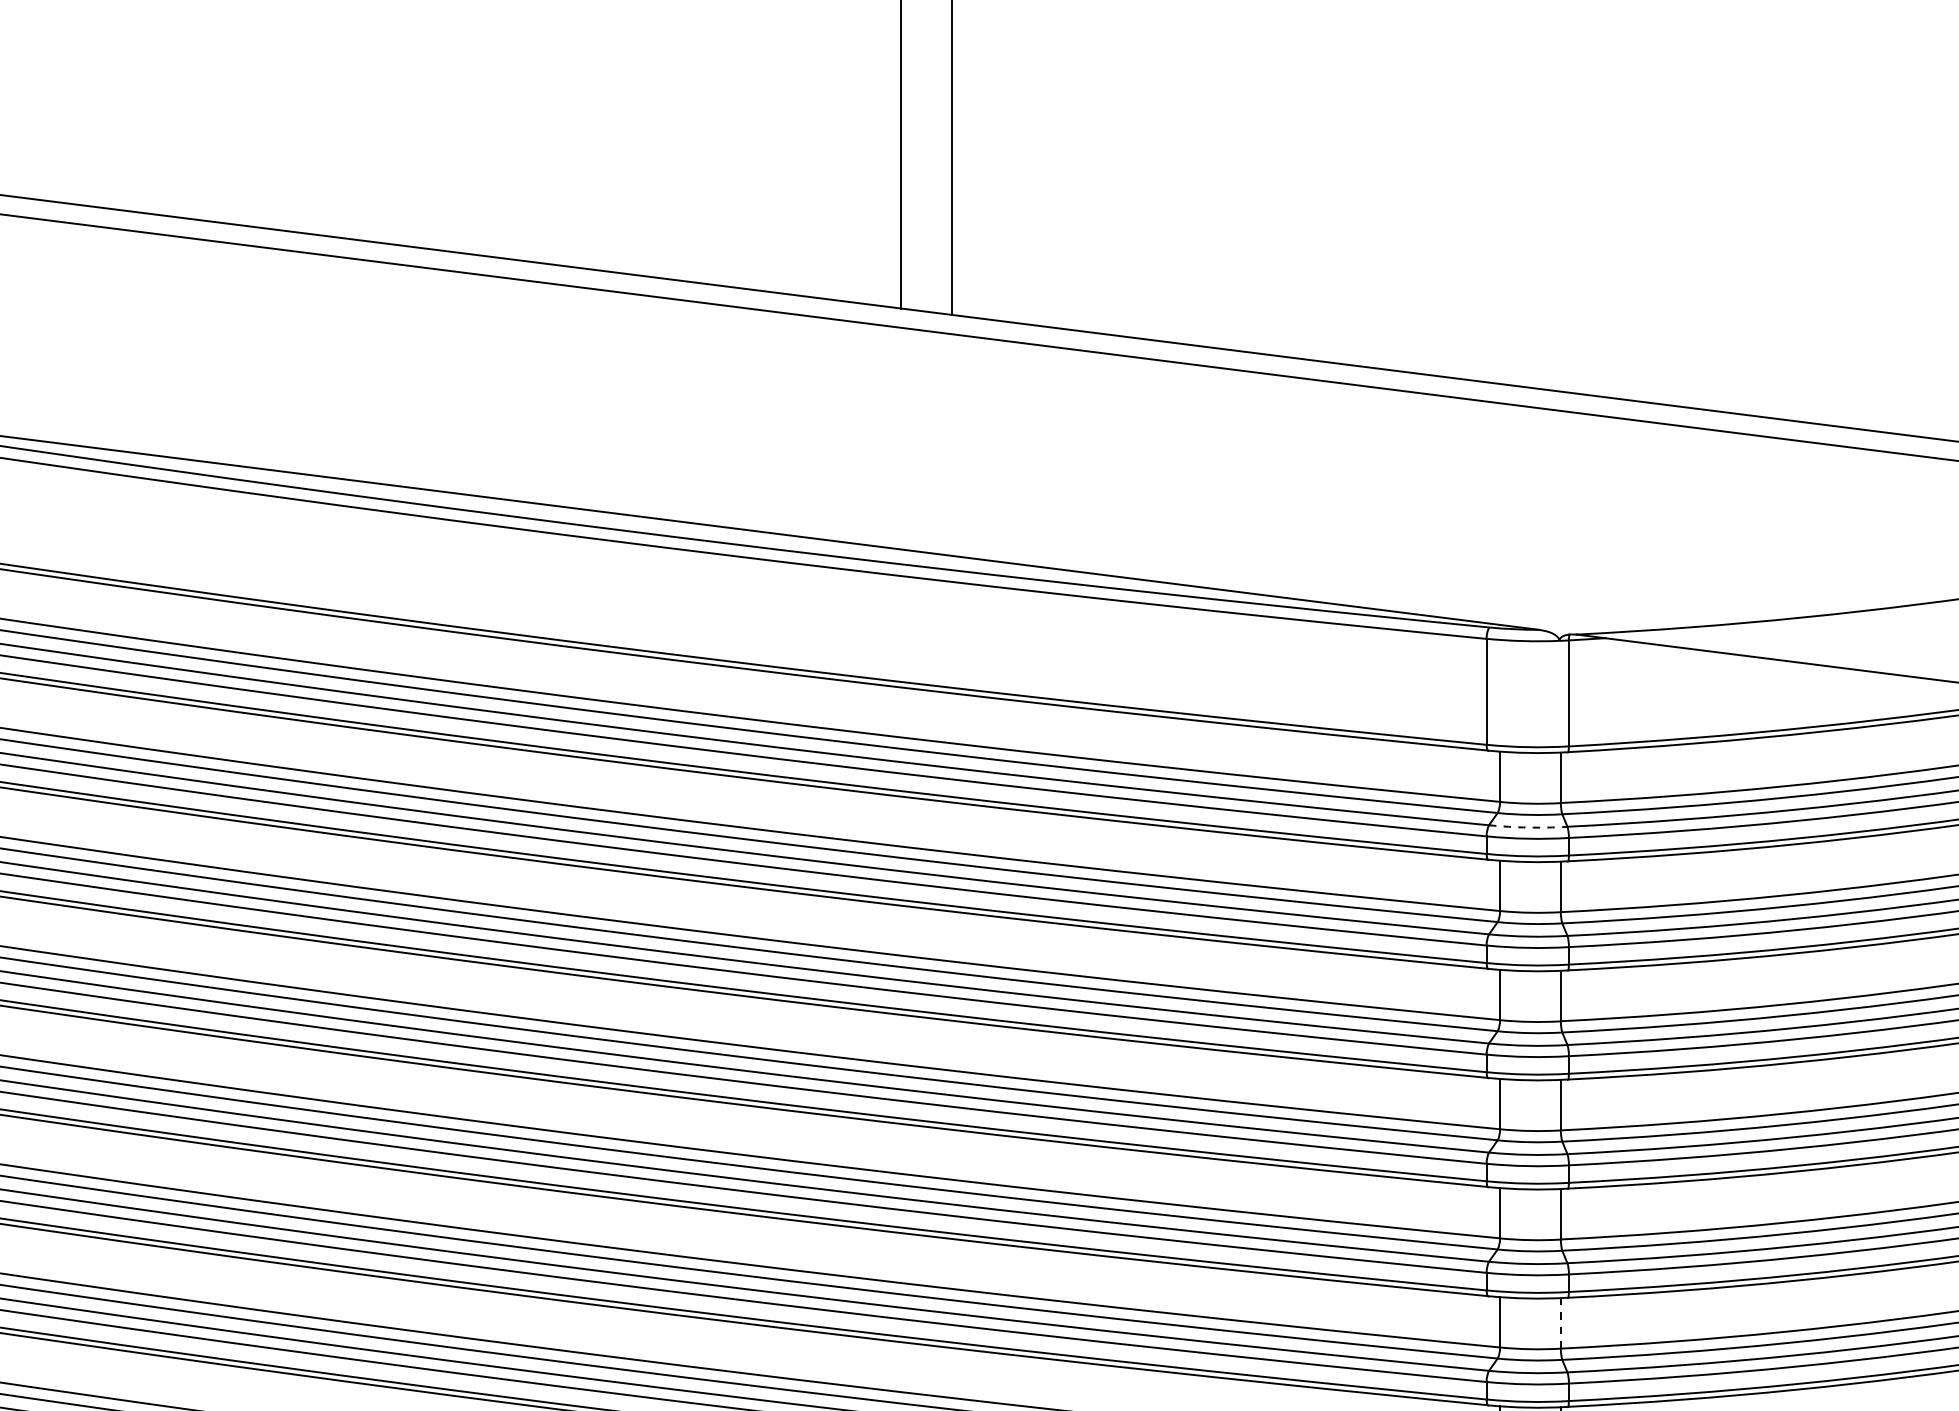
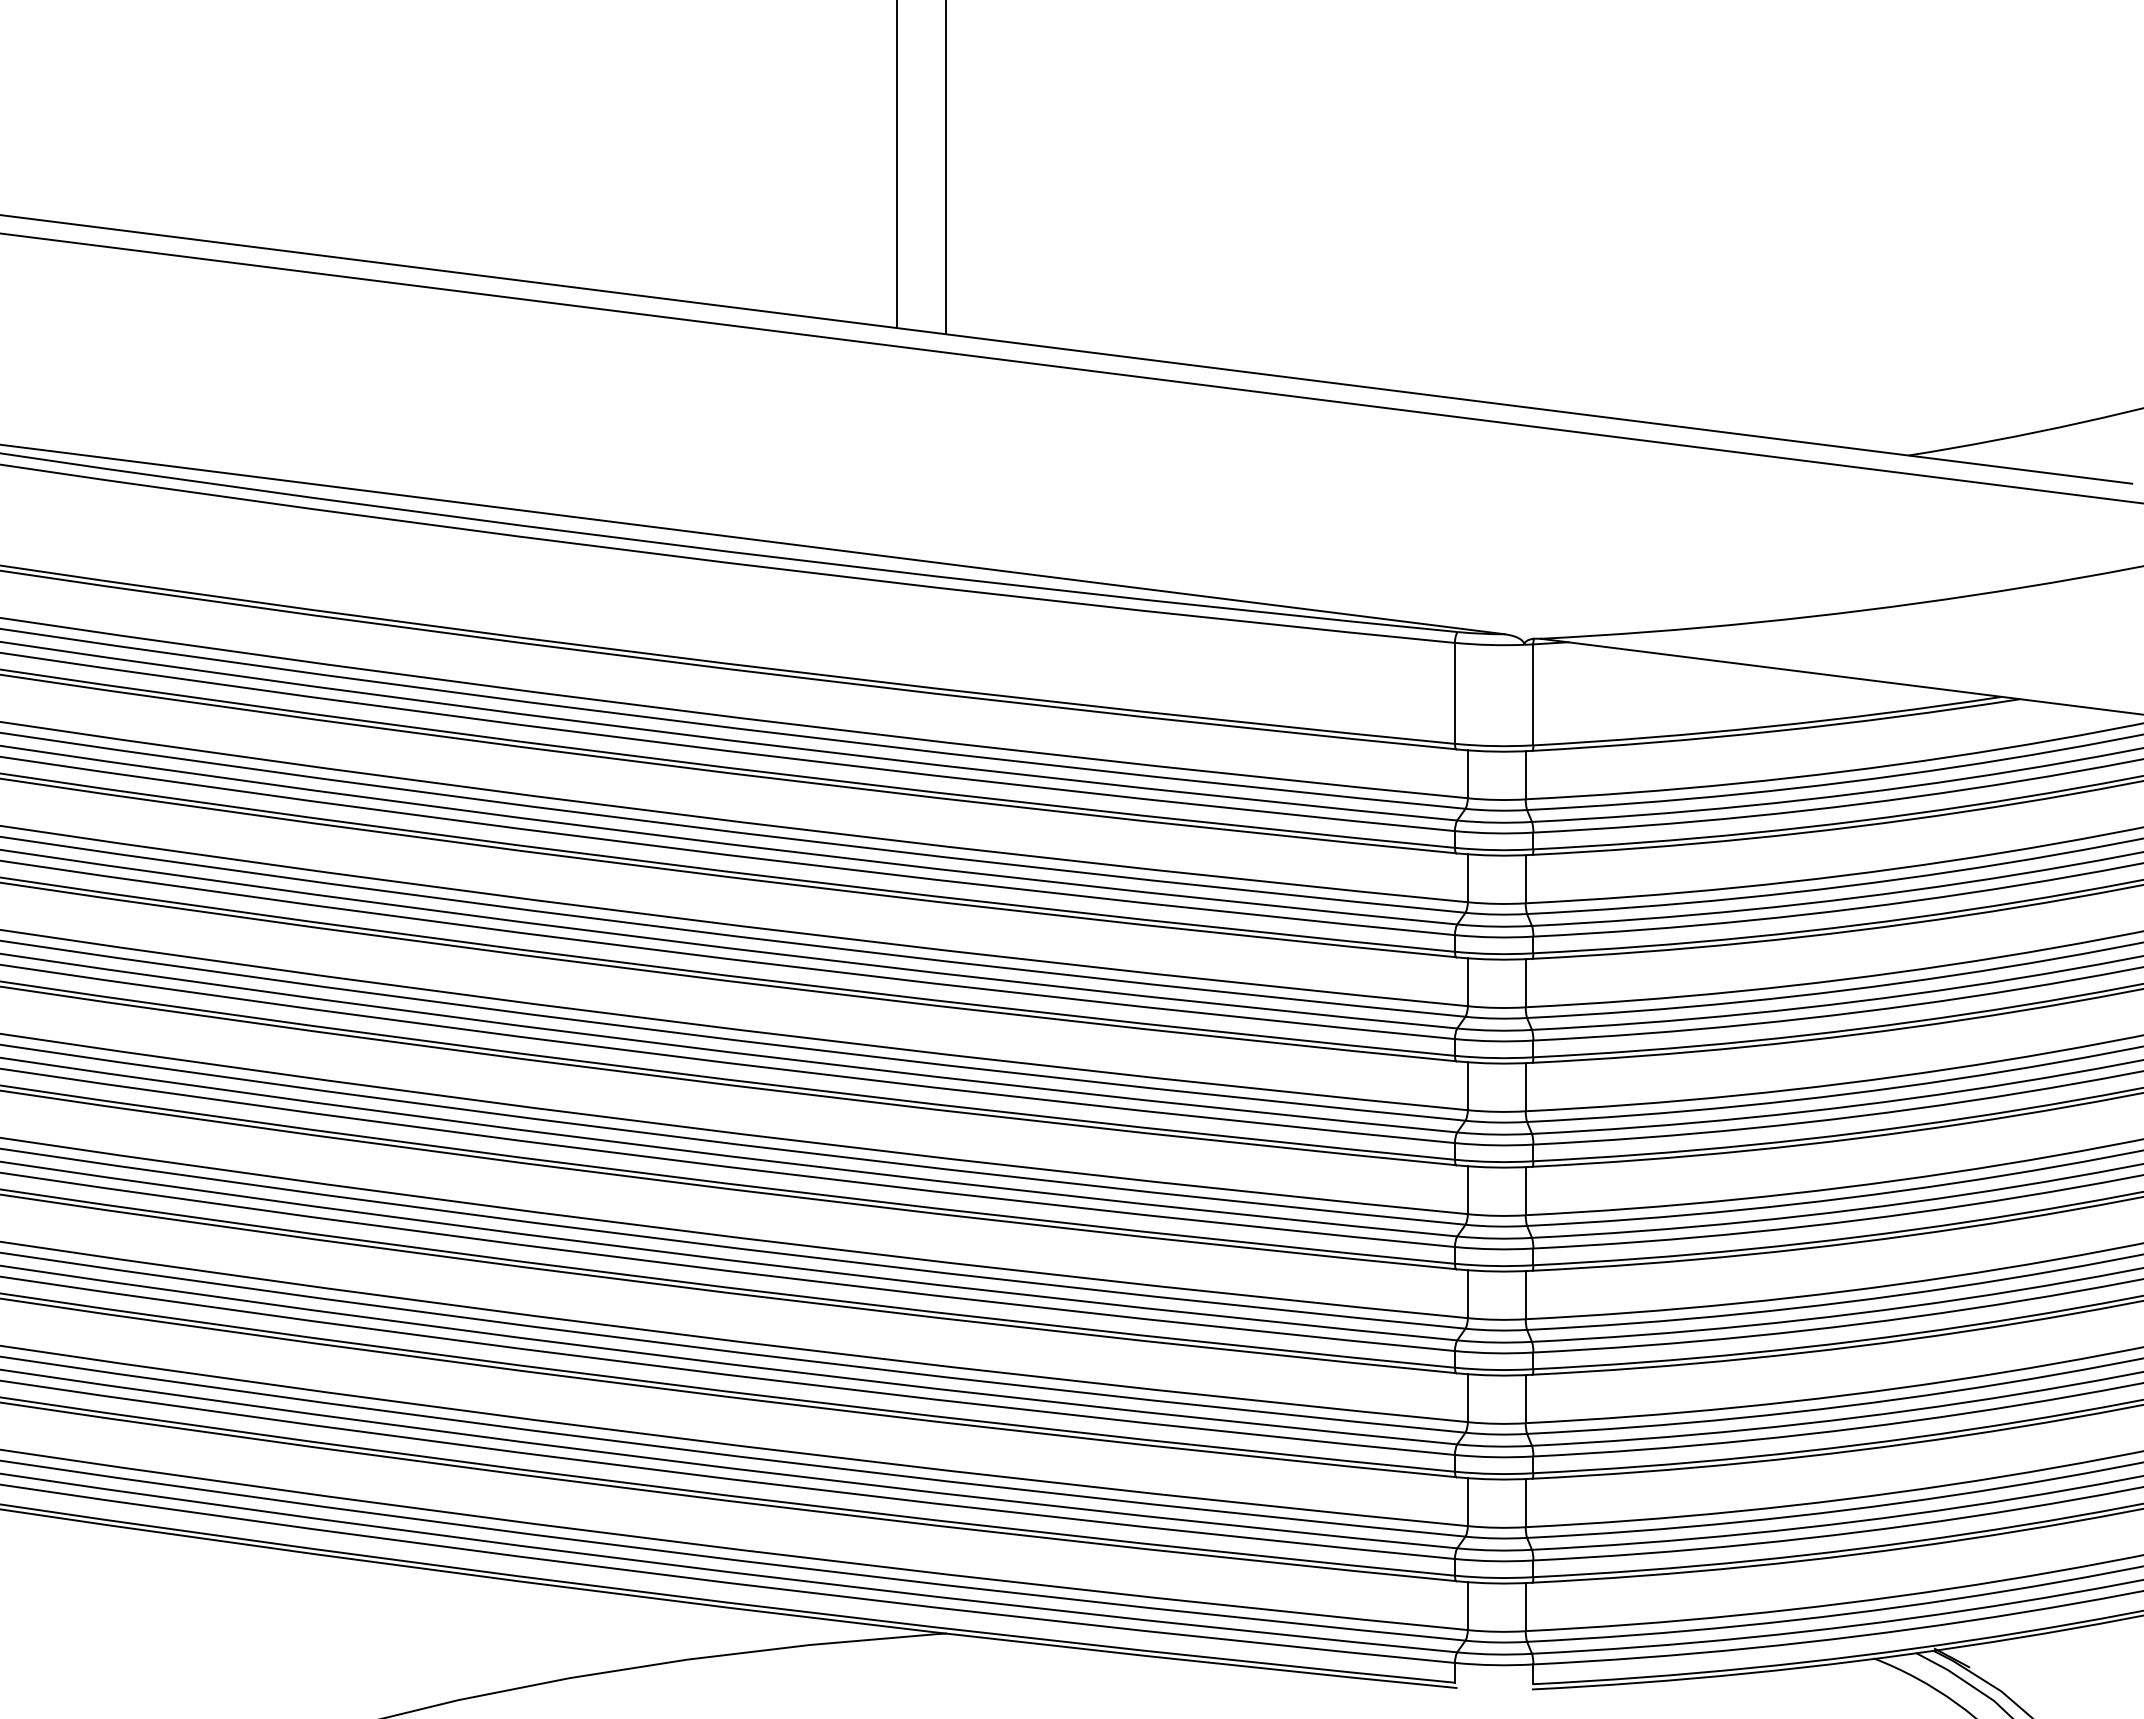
arc: (1528, 827) -> (1494, 822), dashed -> solid
line: (1560, 1322) -> (1525, 1294), dashed -> solid

